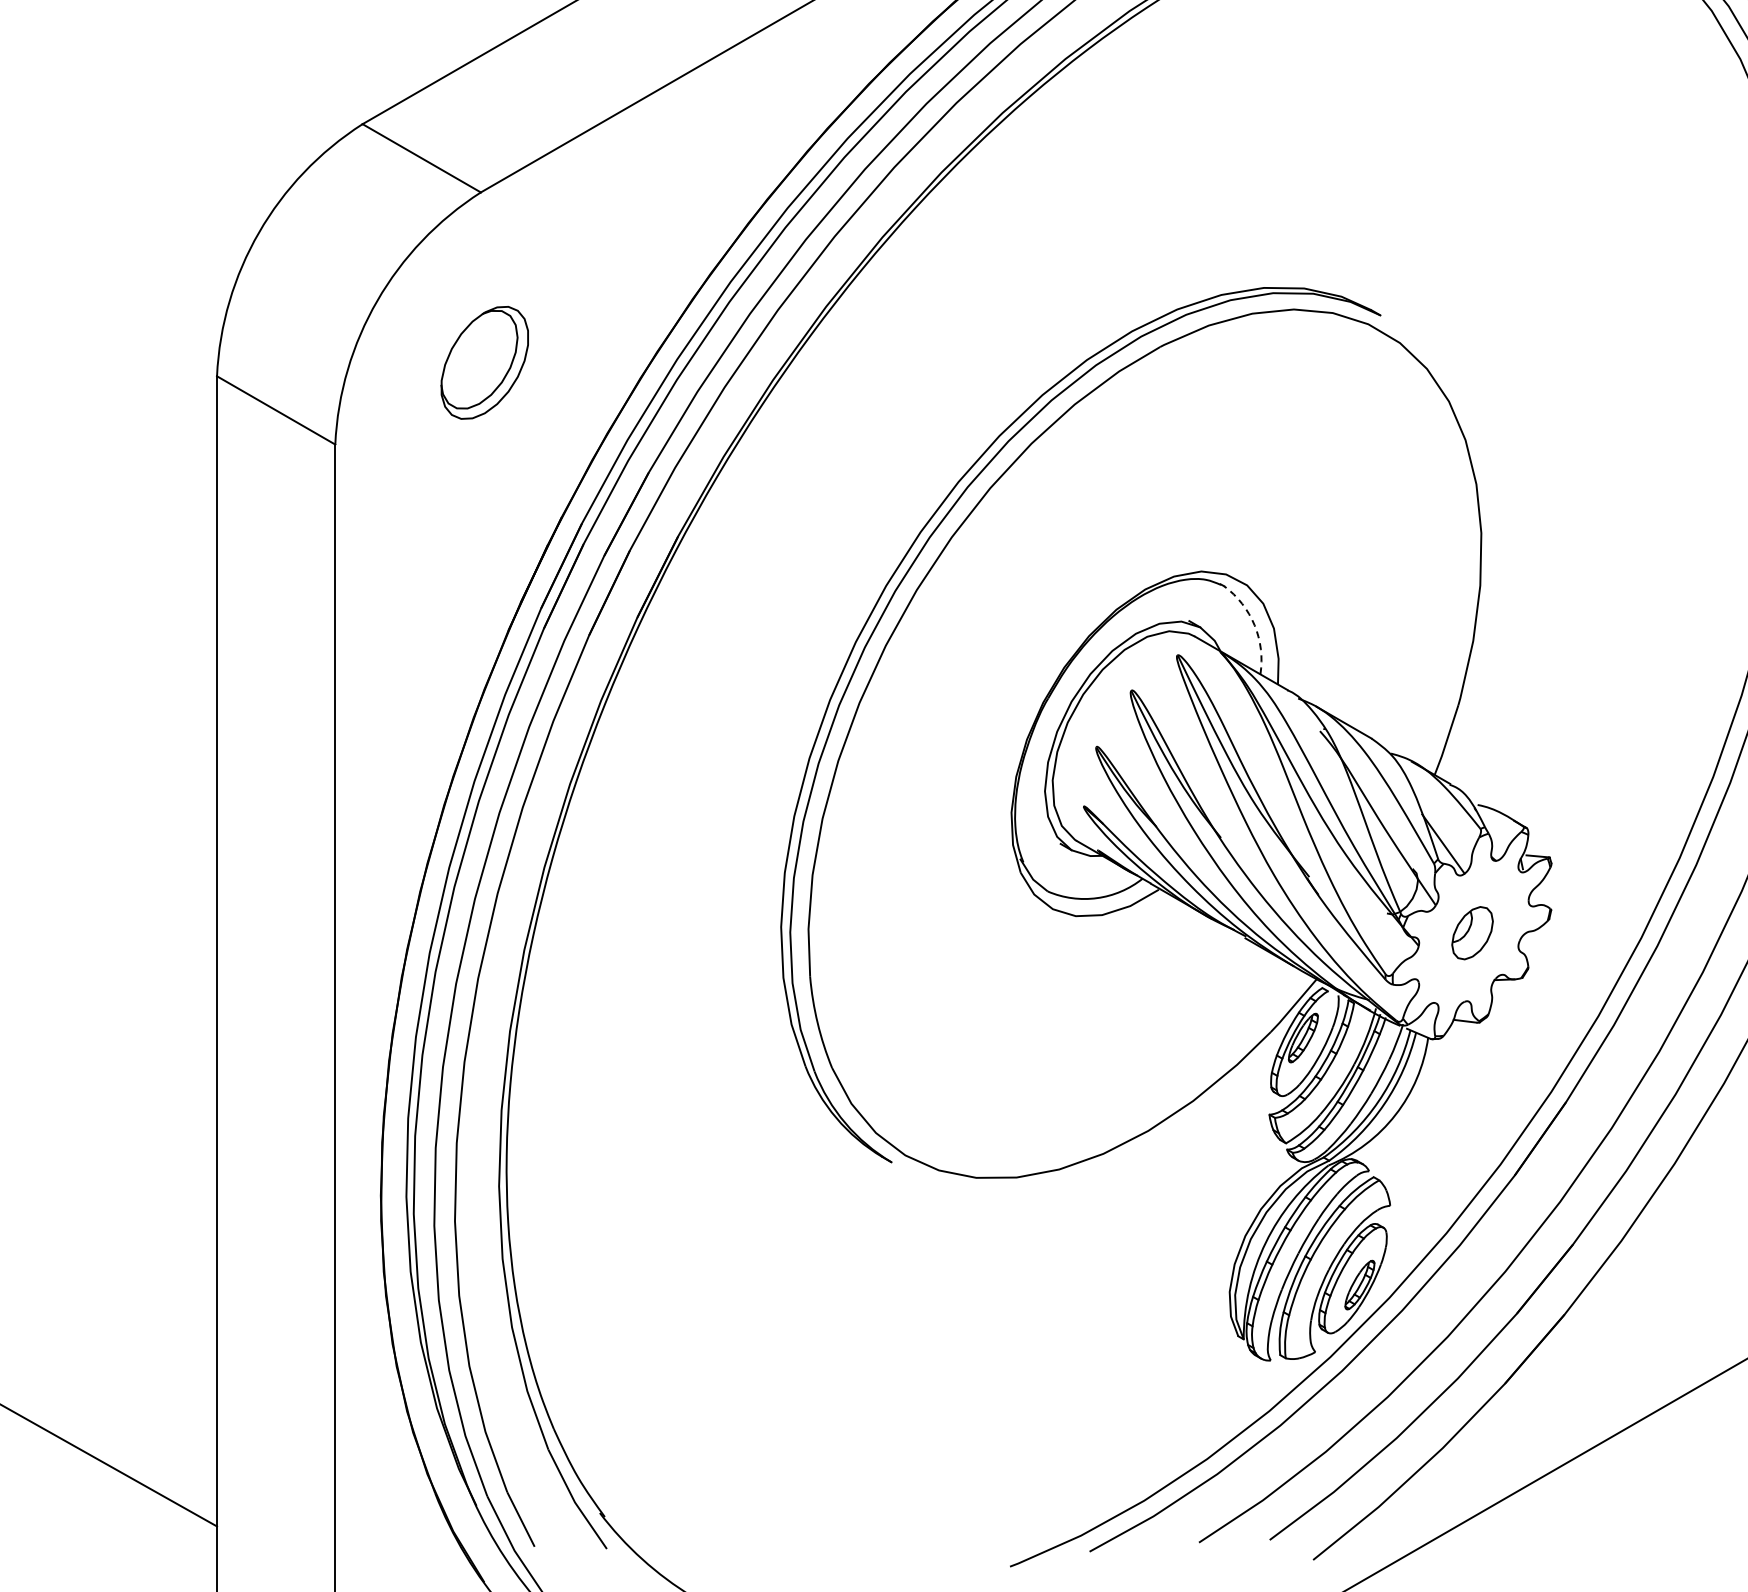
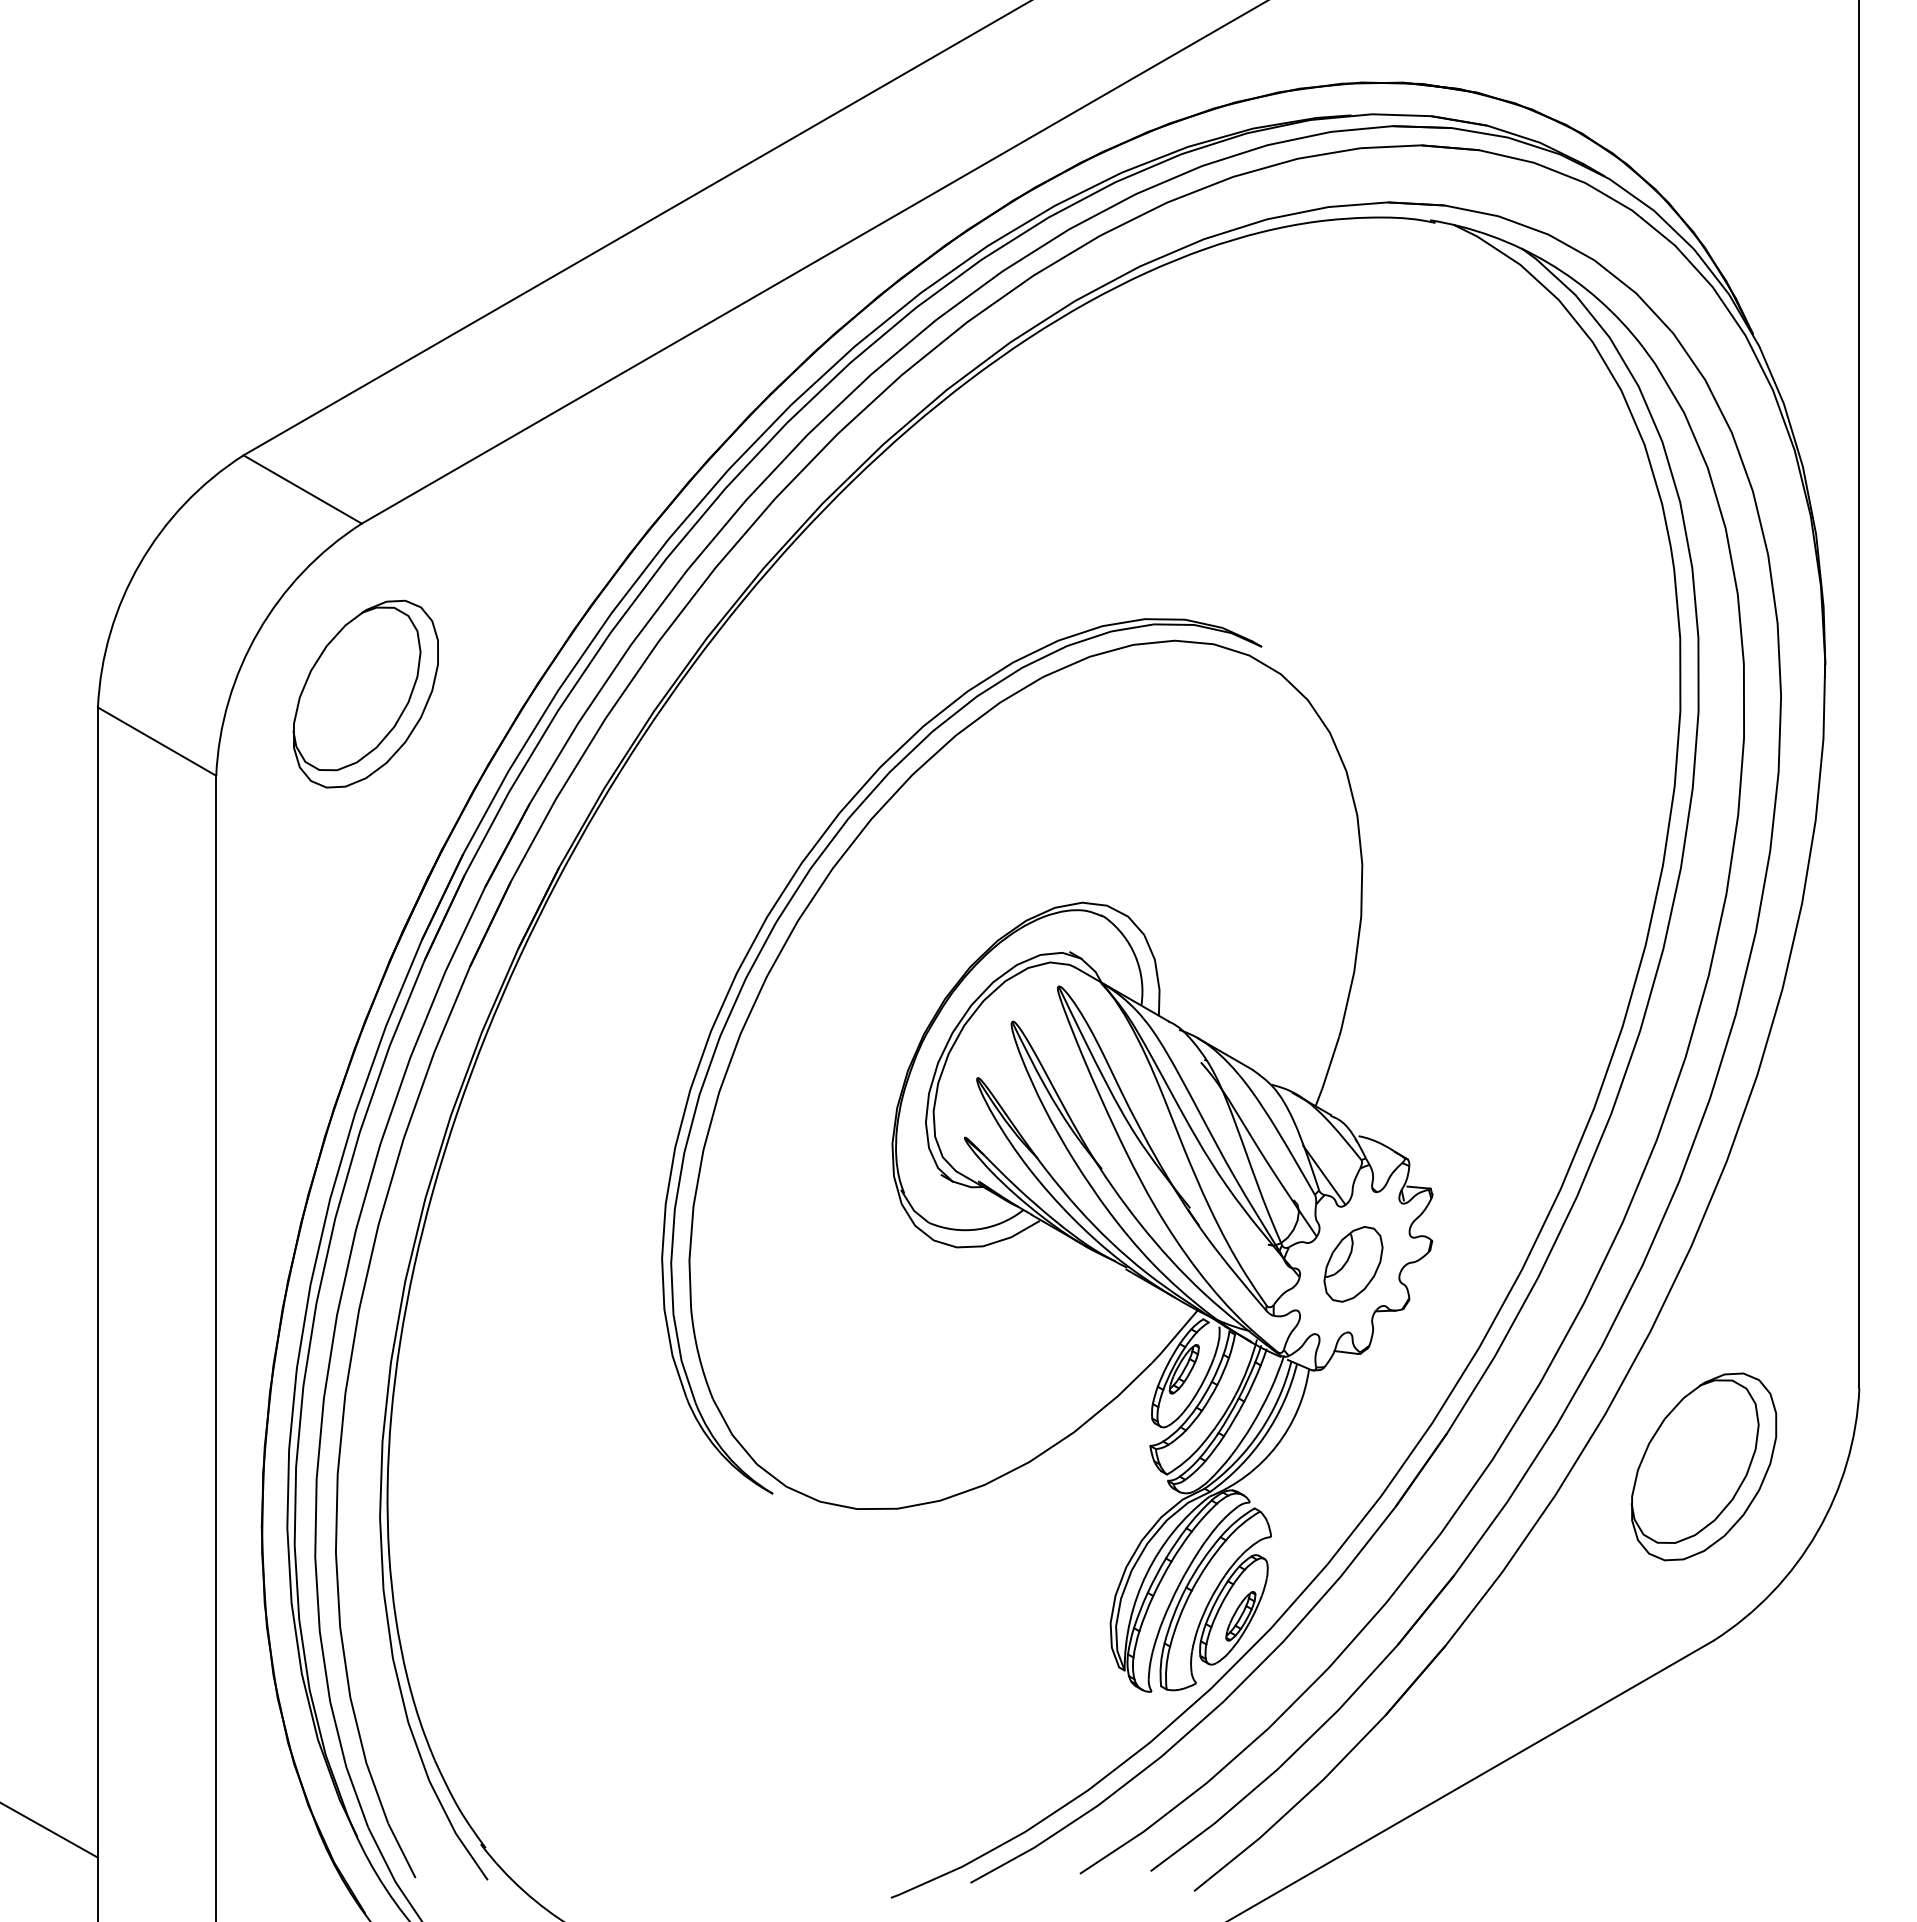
part: (484, 362) -> (365, 693), size x1.67
arc: (1254, 625) -> (1135, 956), dashed -> solid
part: (1472, 933) -> (1353, 1264), size x1.43

